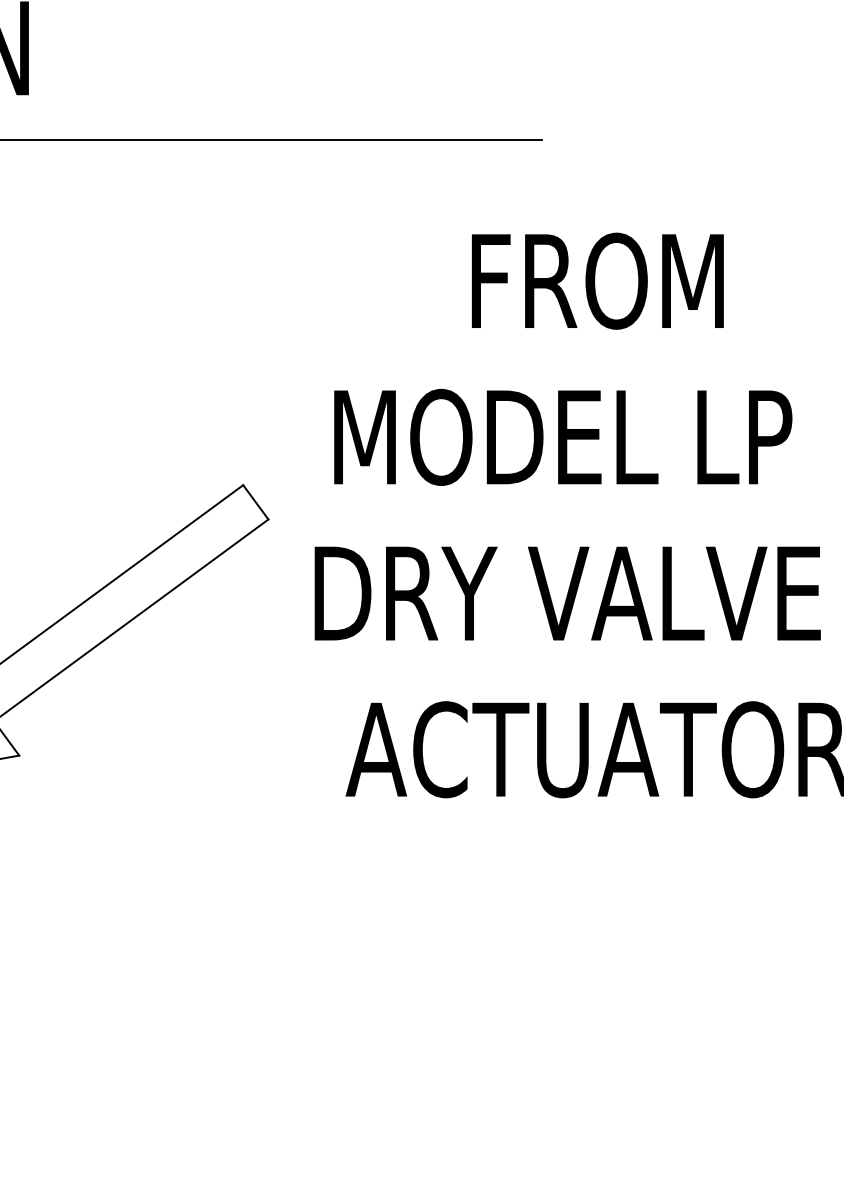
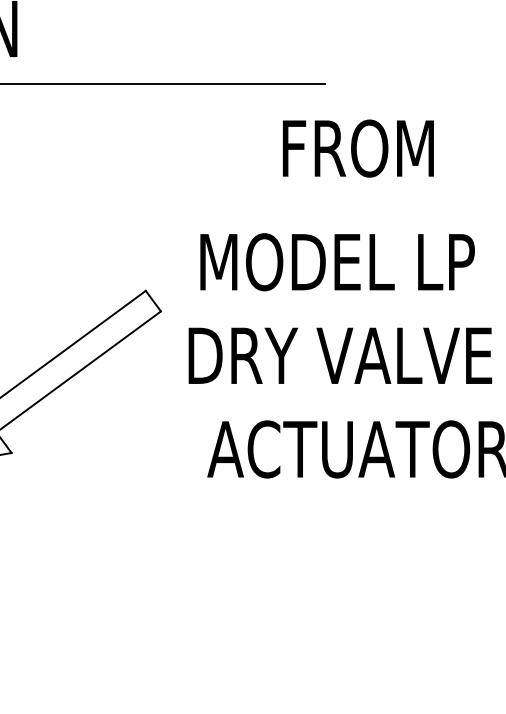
text: (597, 281) -> (358, 148), moved

